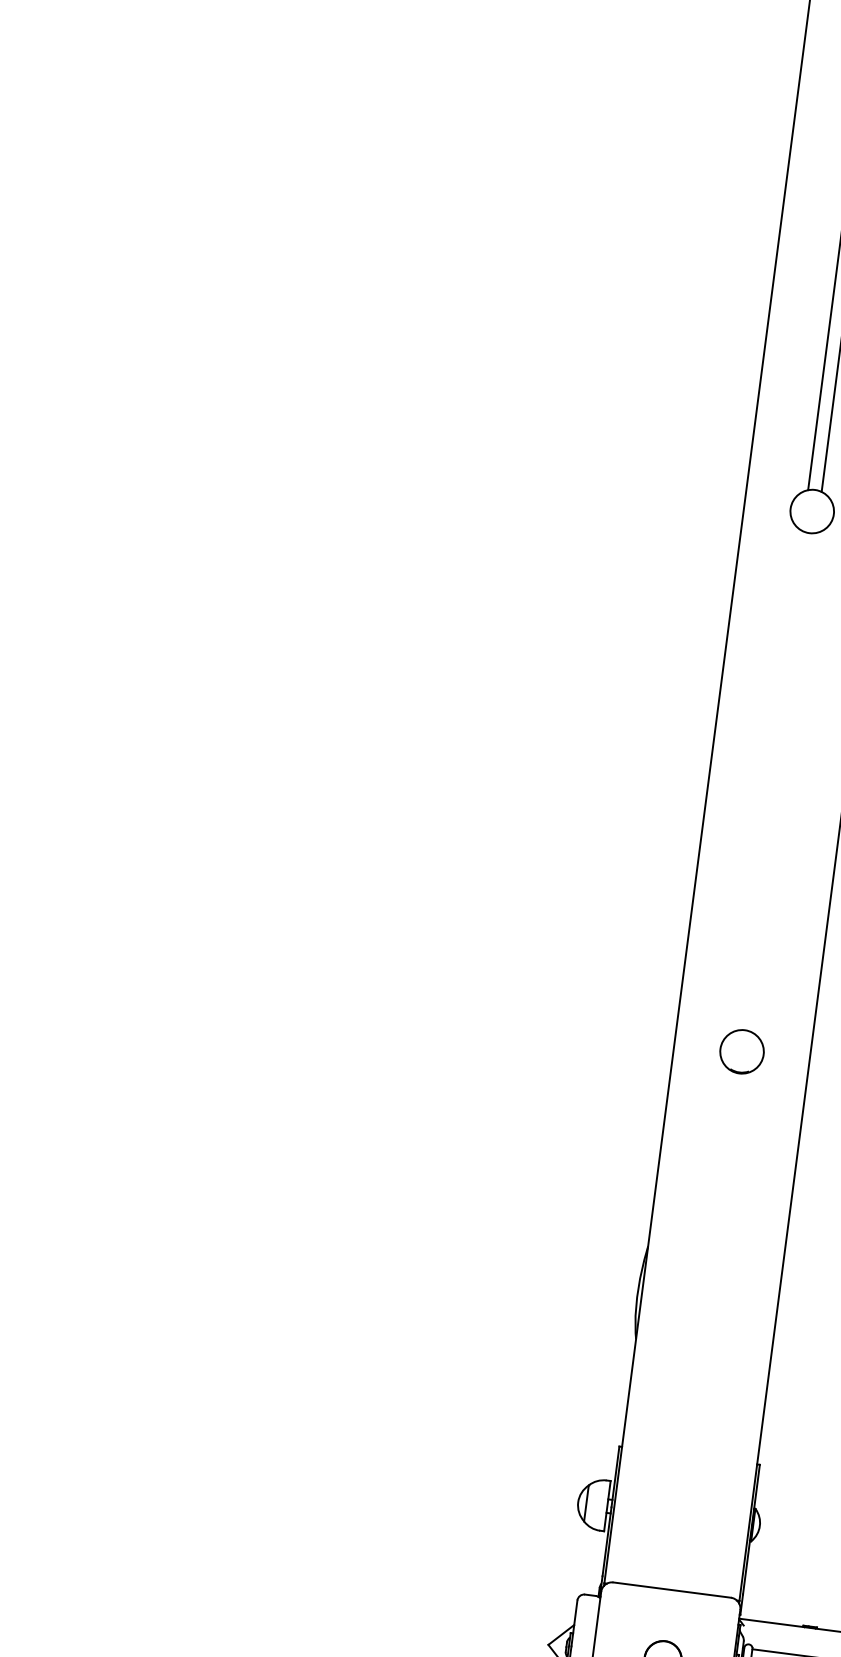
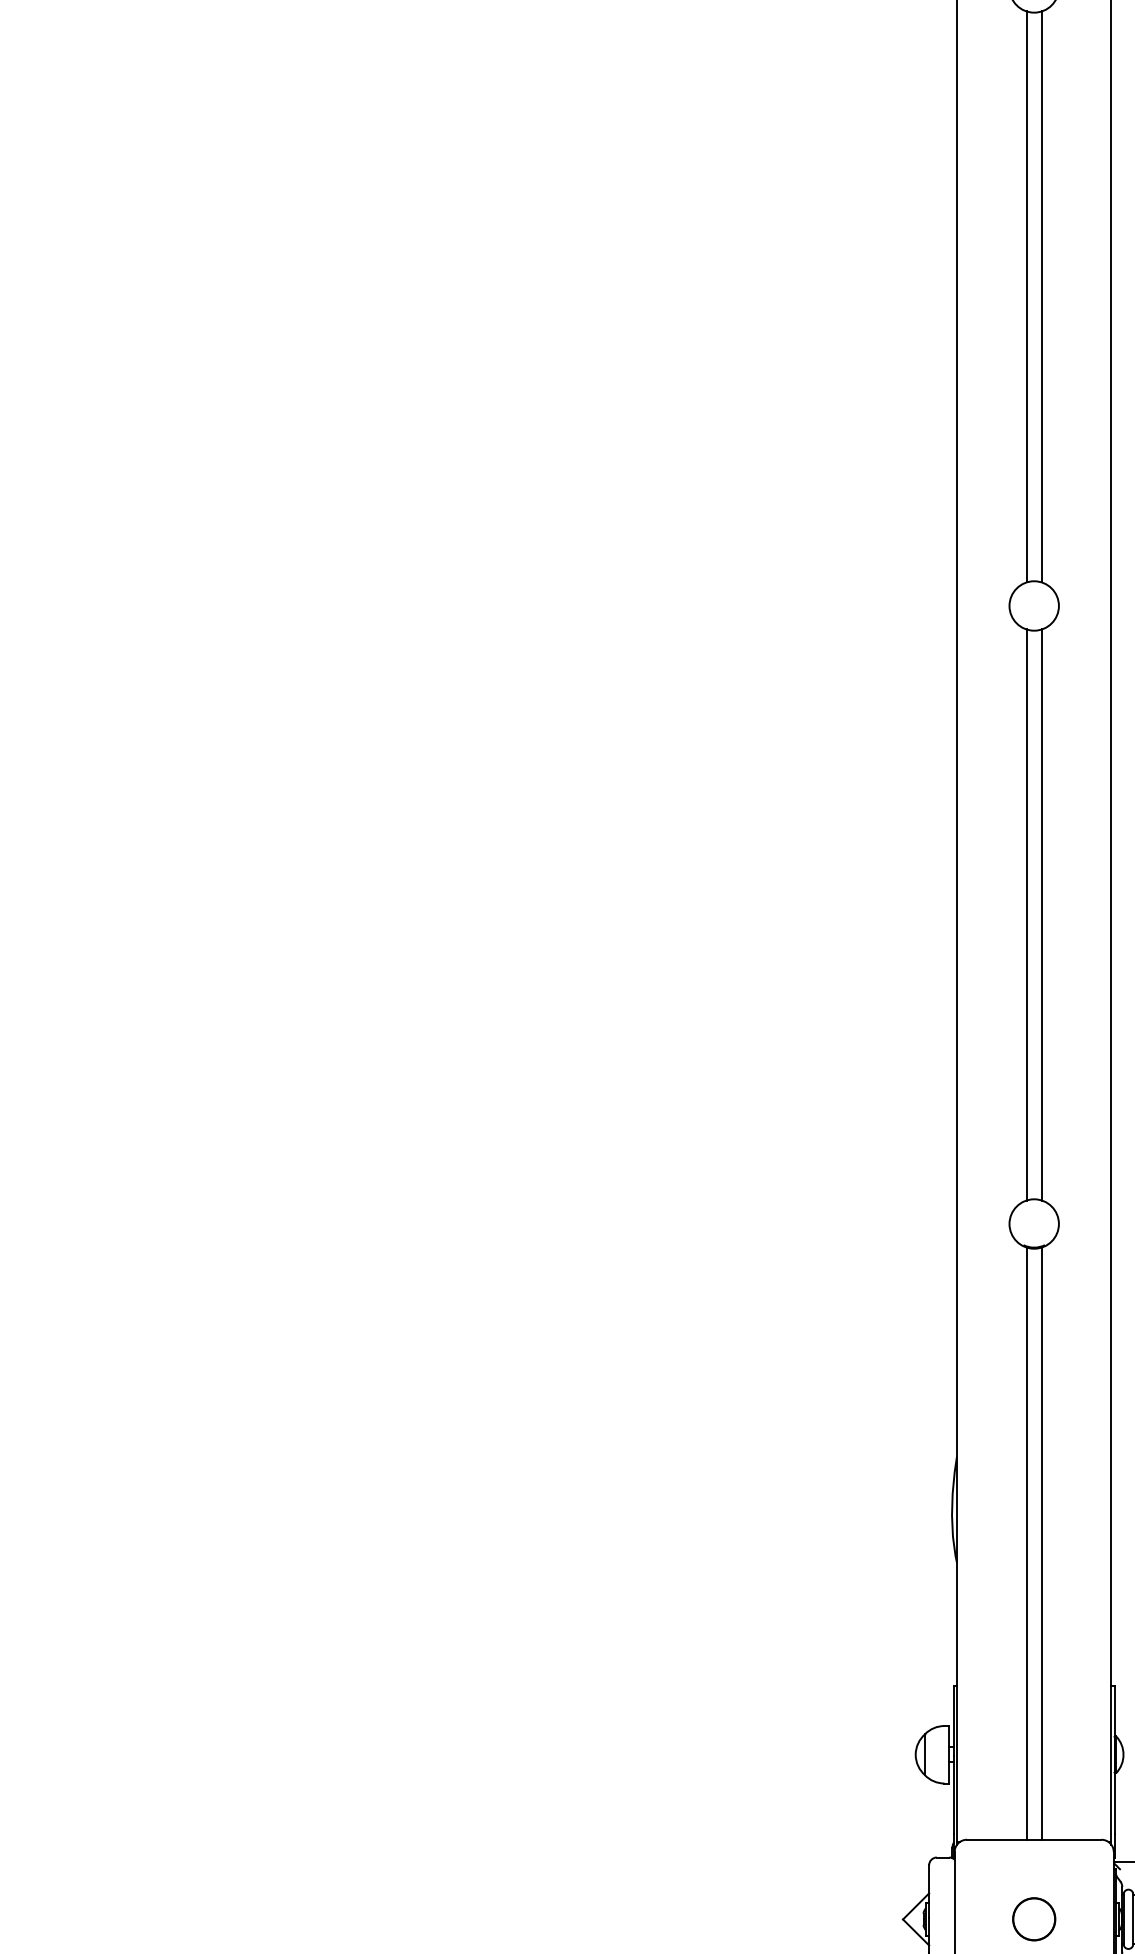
line: (770, 780) -> (1026, 914), added
line: (783, 782) -> (1041, 914), added
line: (699, 1330) -> (1026, 1543), added
line: (712, 1331) -> (1041, 1543), added

